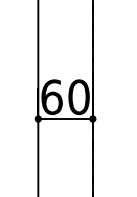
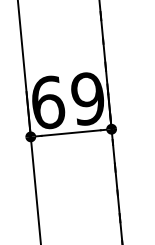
text: (78, 97) -> (87, 99), 60 -> 69

